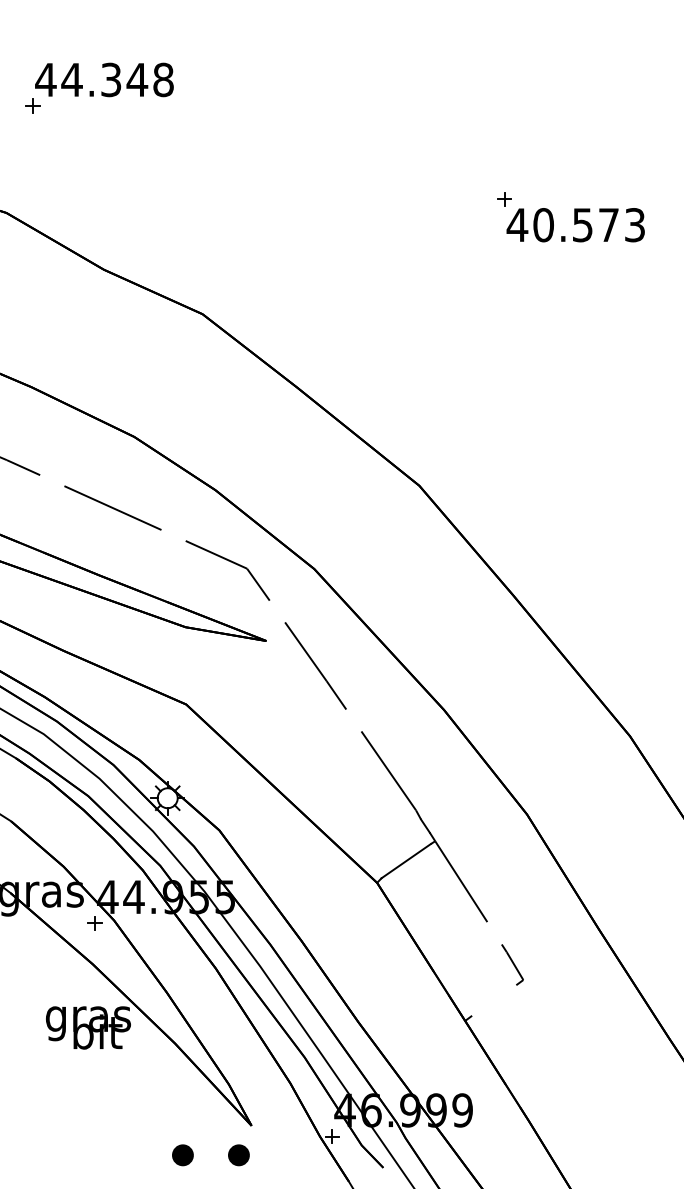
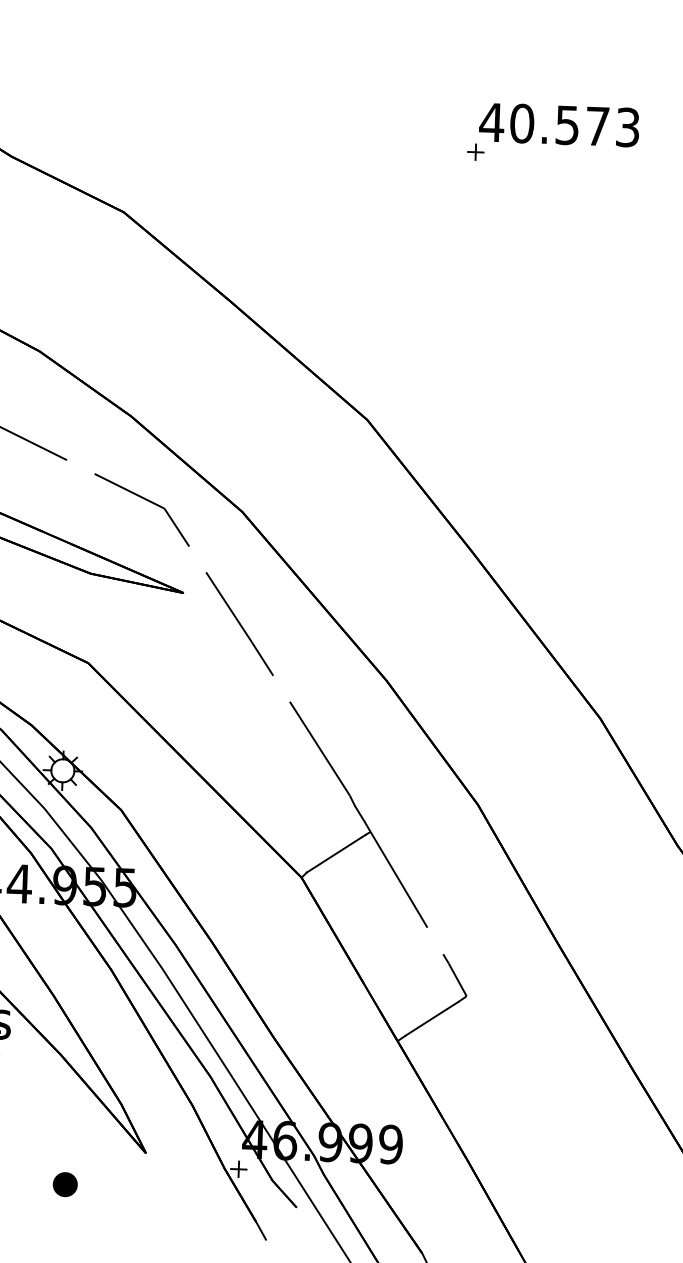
part: (504, 199) -> (475, 152), moved
line: (494, 1000) -> (432, 1018), added
part: (238, 1155) -> (129, 1187), removed

